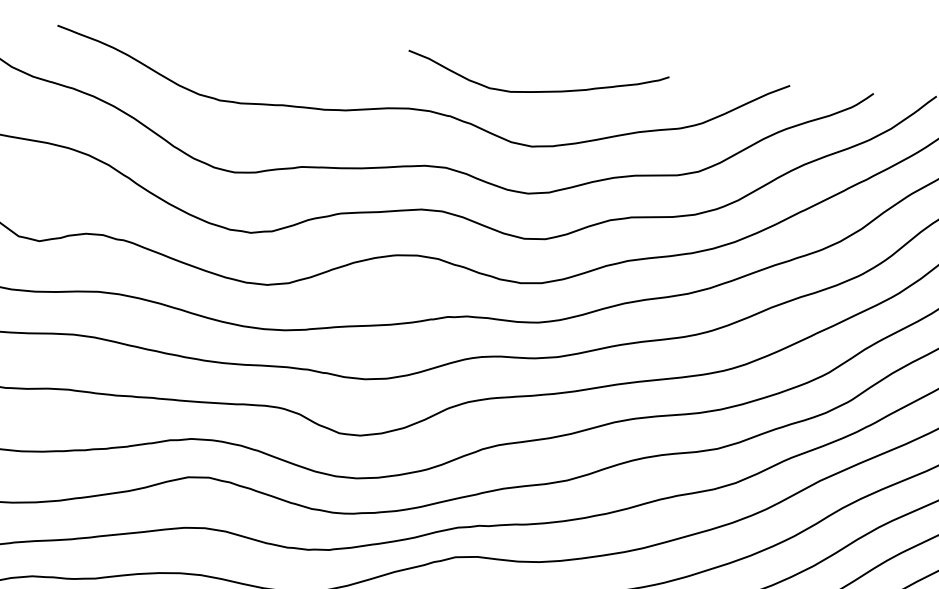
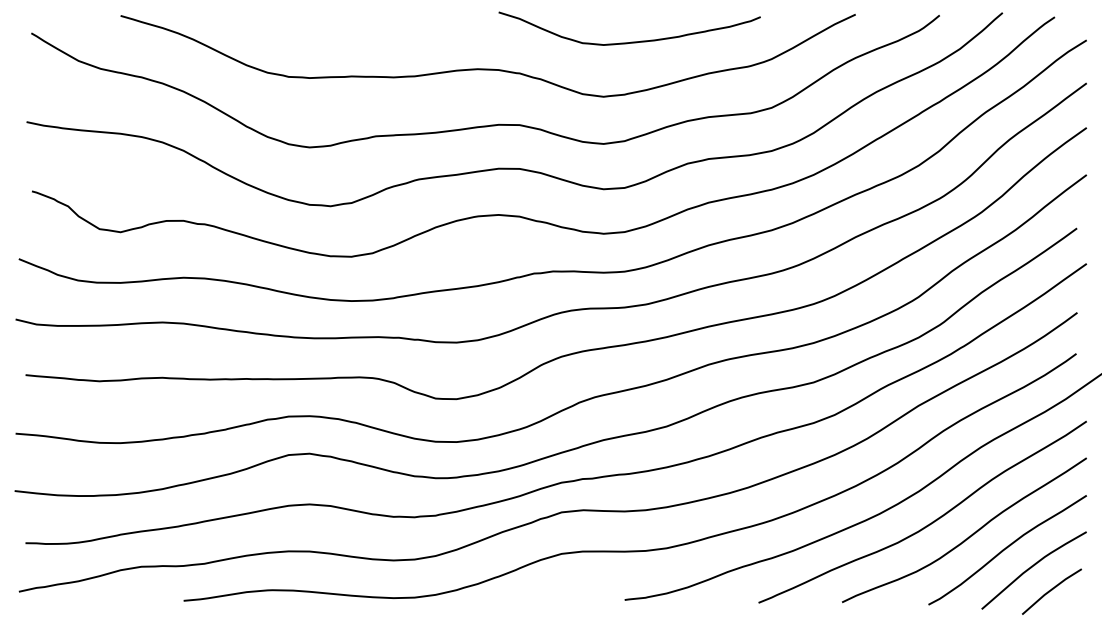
curve: (538, 90) -> (631, 41), moved

